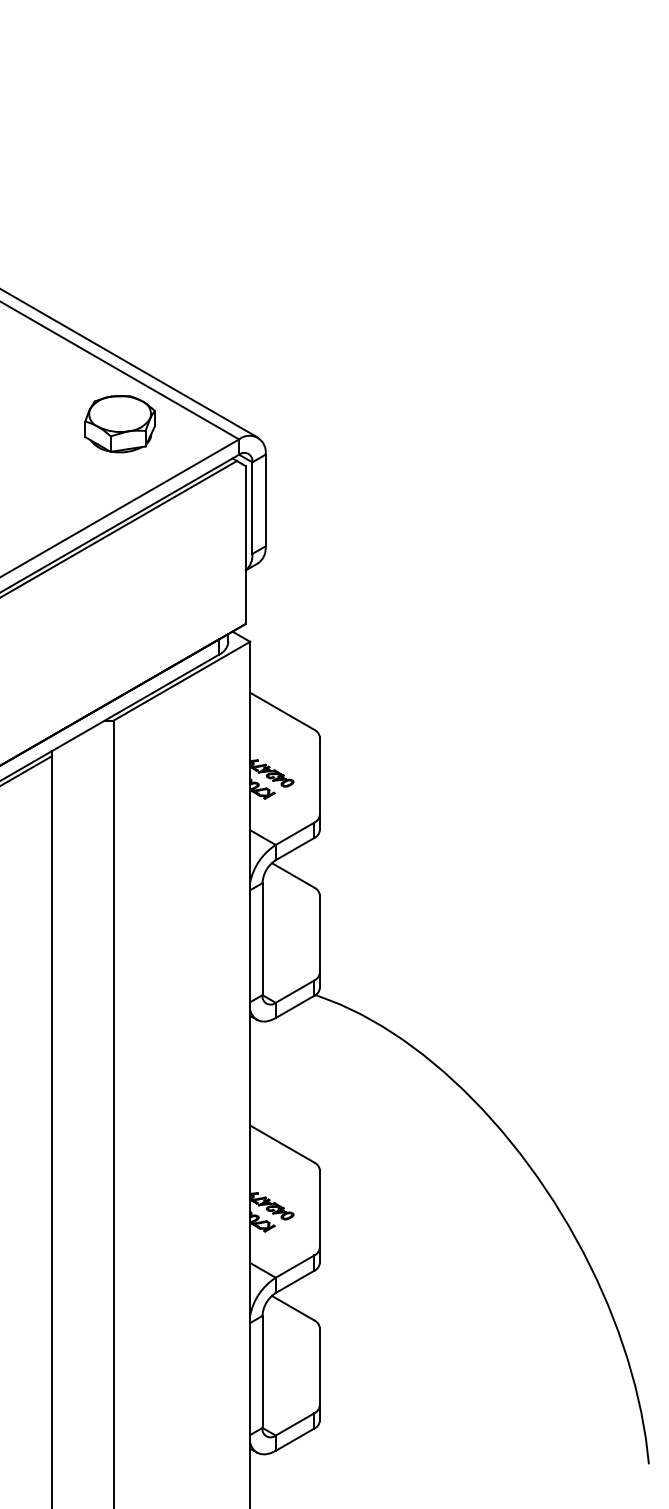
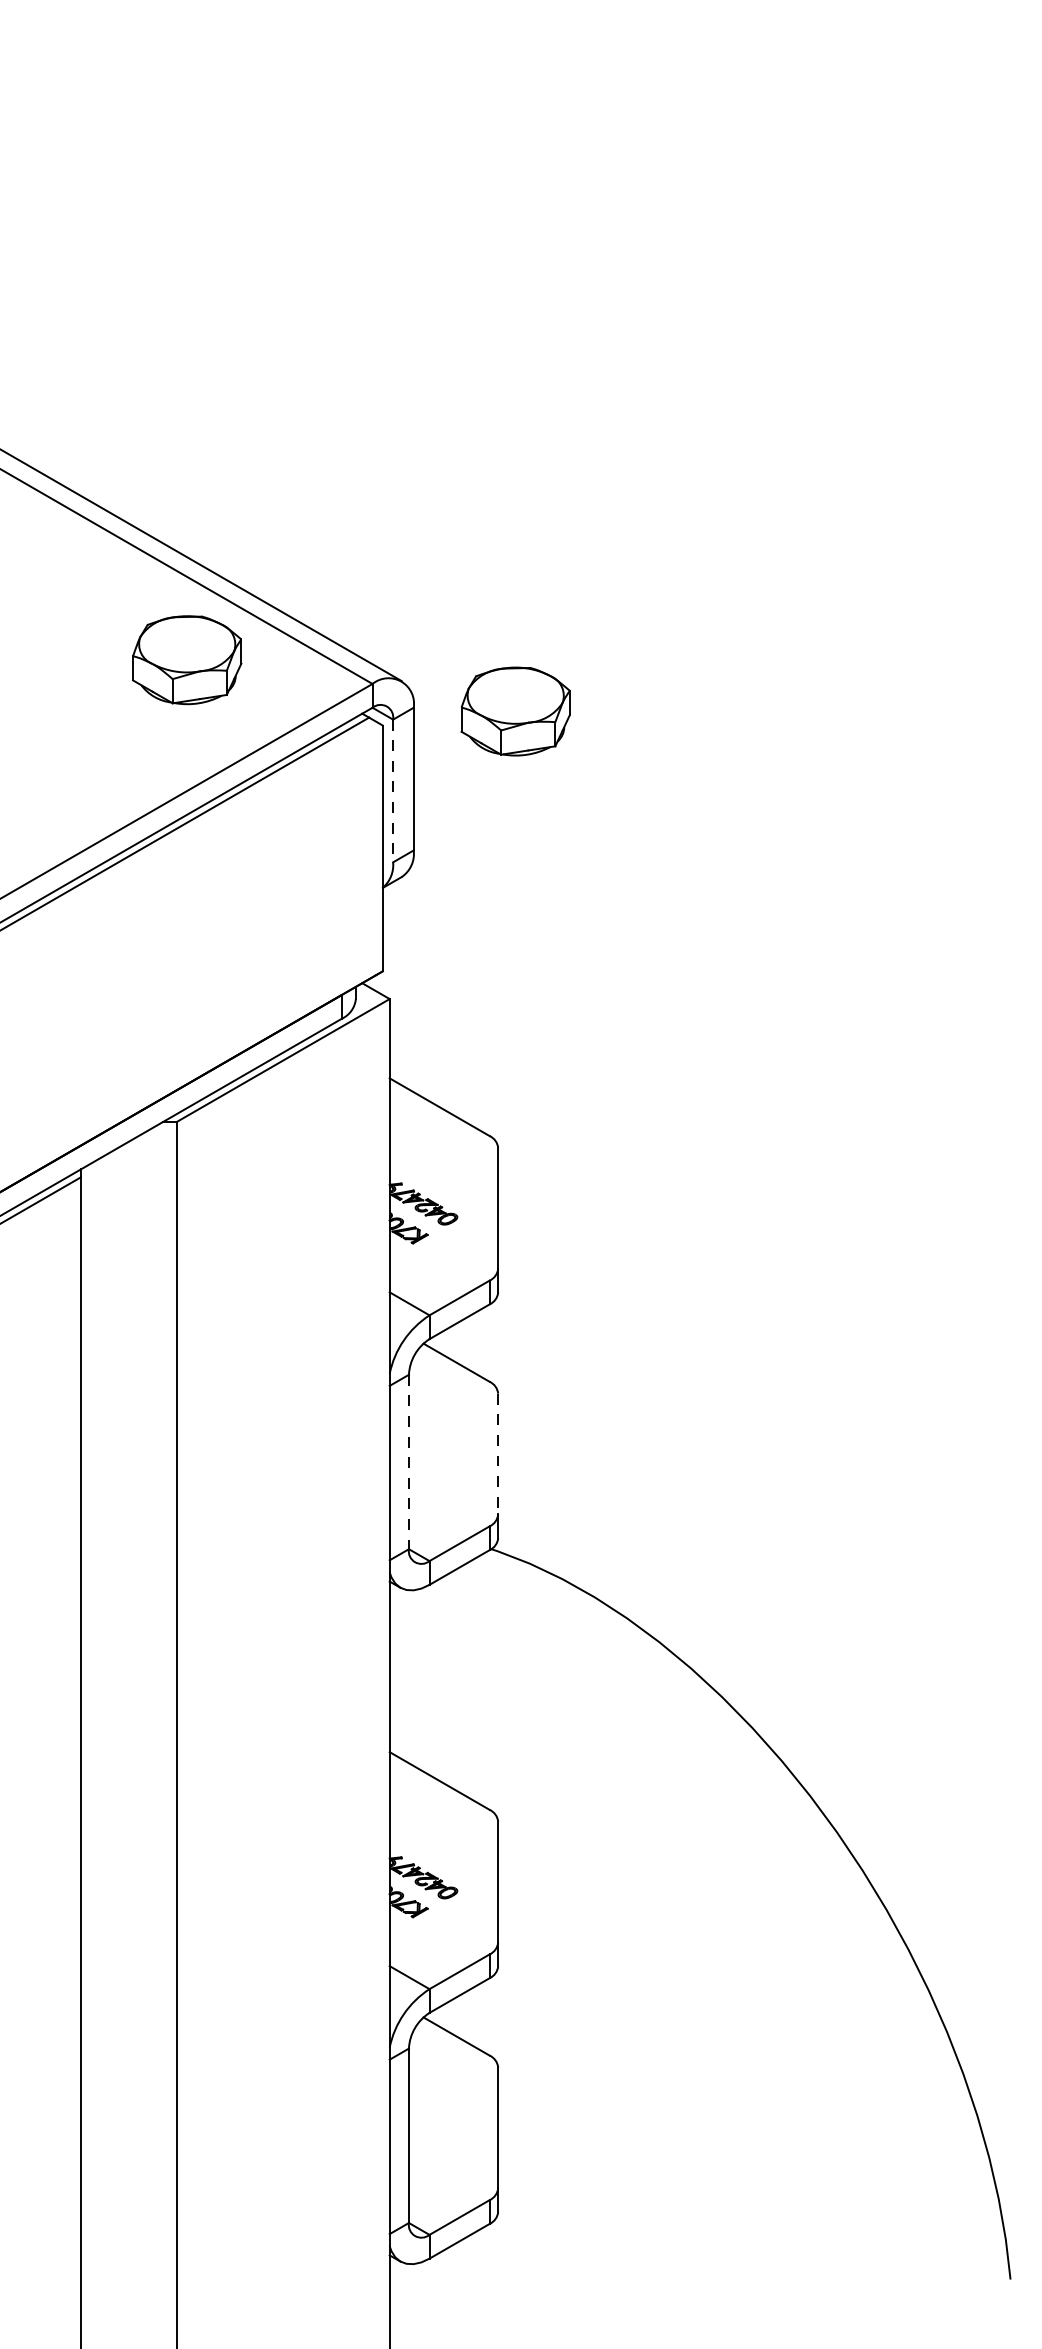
part: (330, 457) -> (514, 712), added
line: (252, 508) -> (393, 791), solid -> dashed
line: (319, 934) -> (497, 1454), solid -> dashed
line: (262, 939) -> (408, 1462), solid -> dashed

